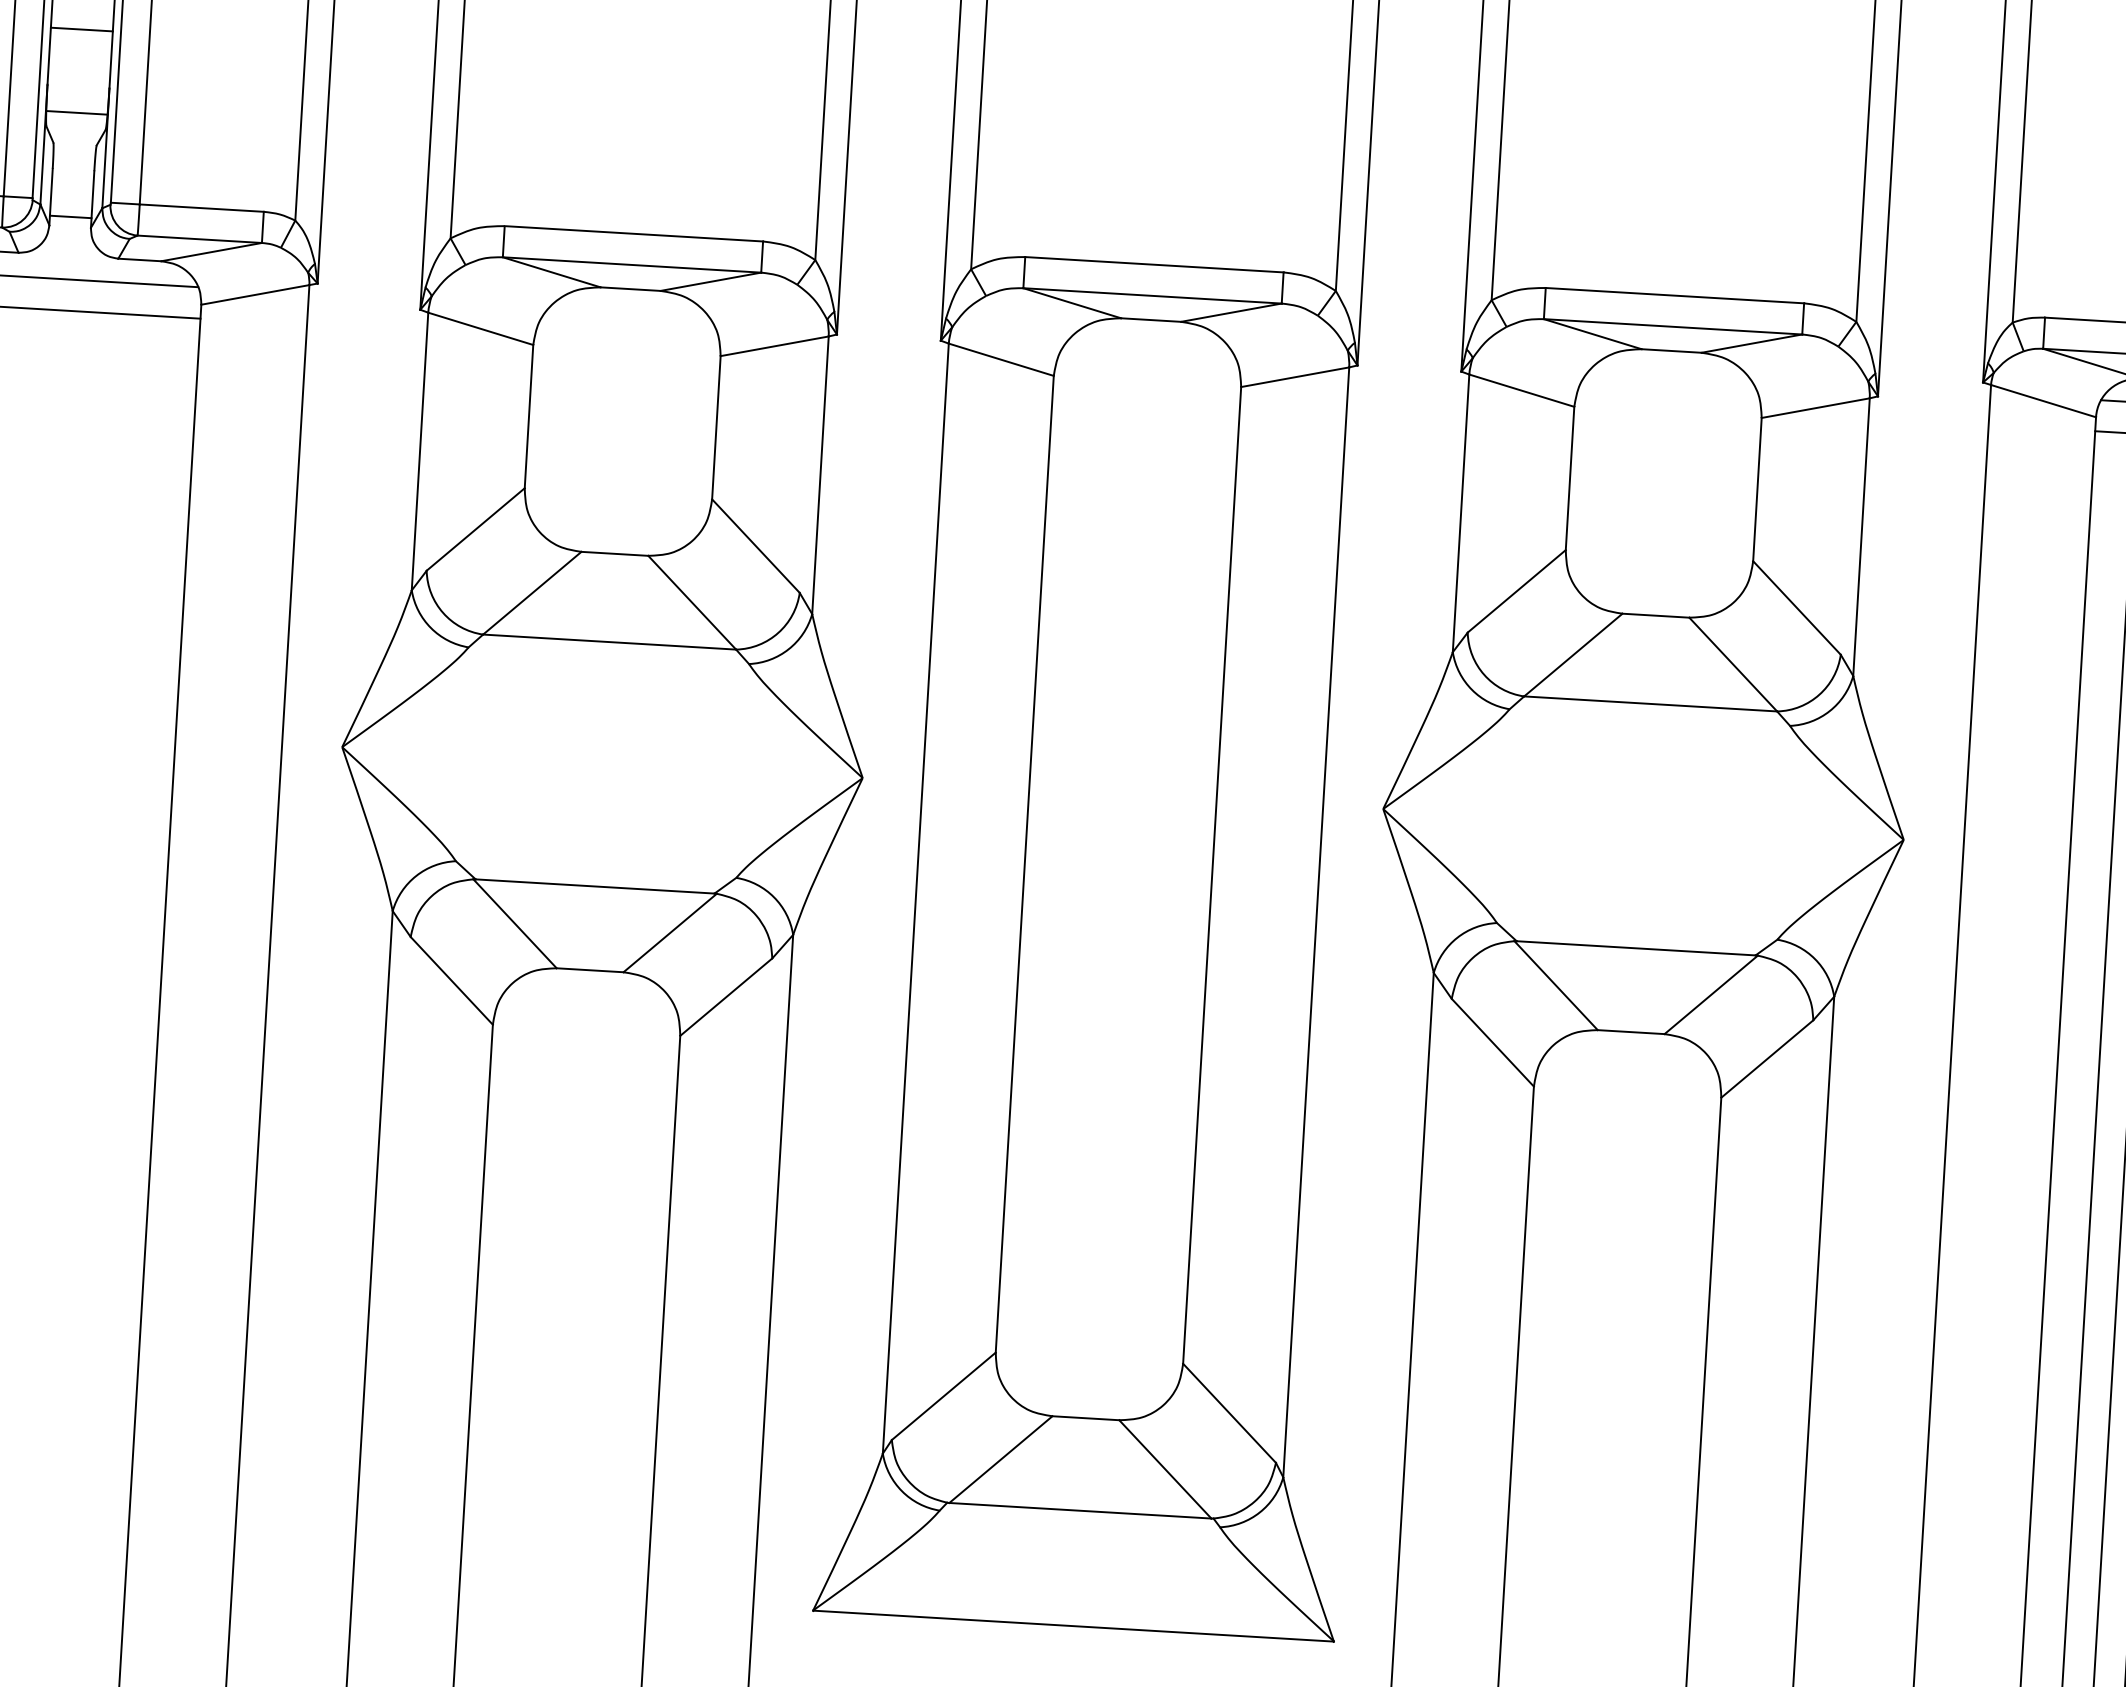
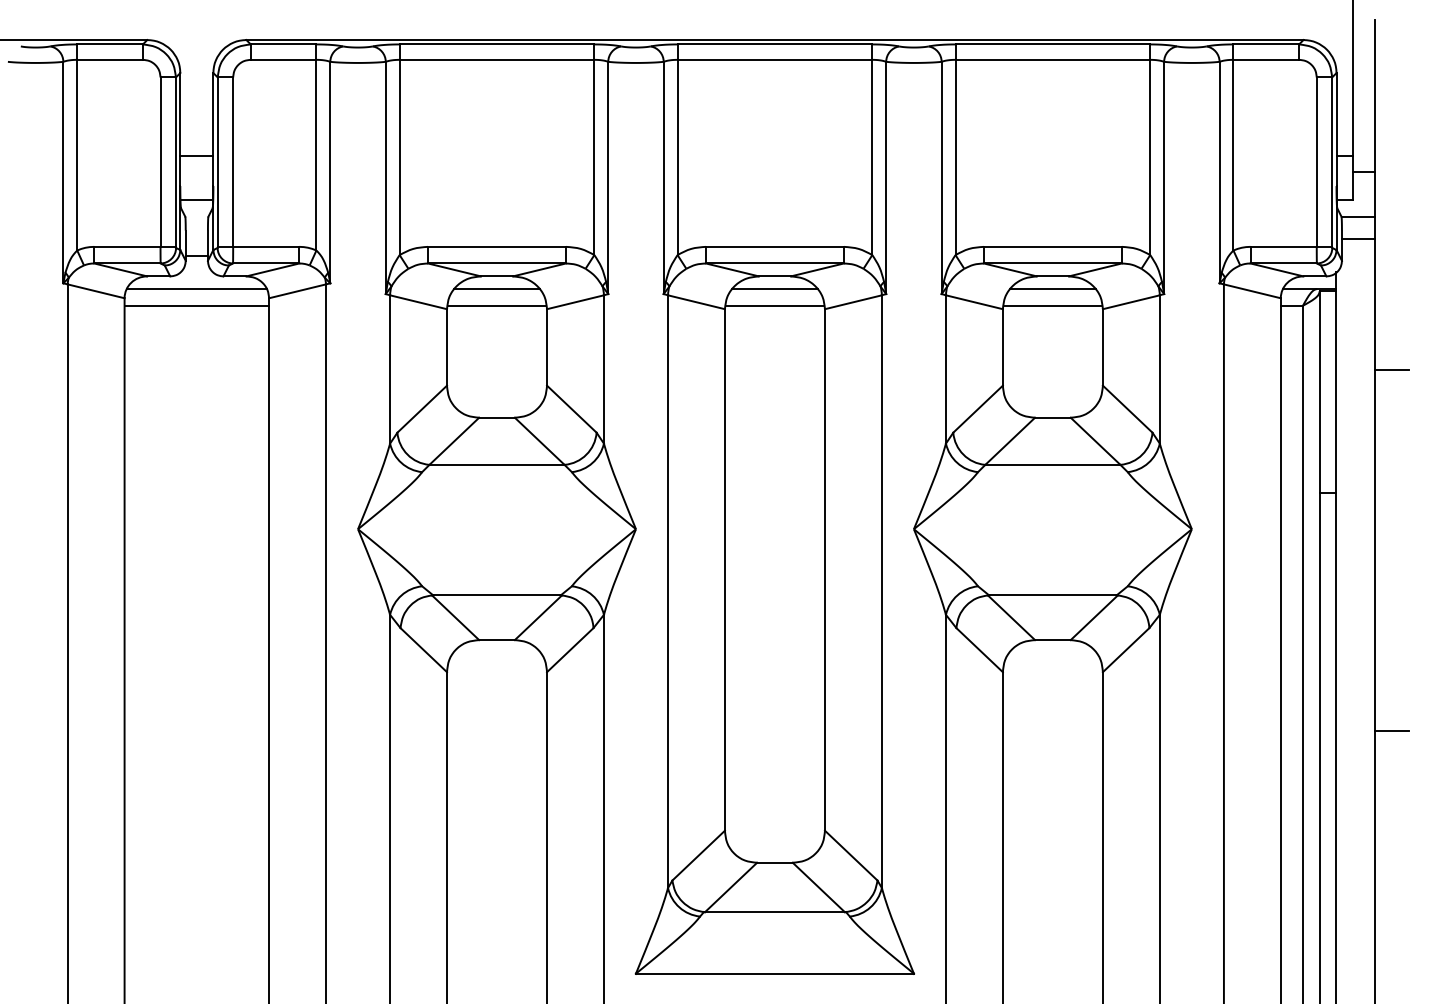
line: (628, 313) -> (496, 289), added
line: (626, 343) -> (496, 305), added
line: (1148, 344) -> (774, 289), added
line: (1147, 374) -> (774, 305), added
line: (1669, 375) -> (1052, 289), added
line: (1667, 405) -> (1052, 305), added

